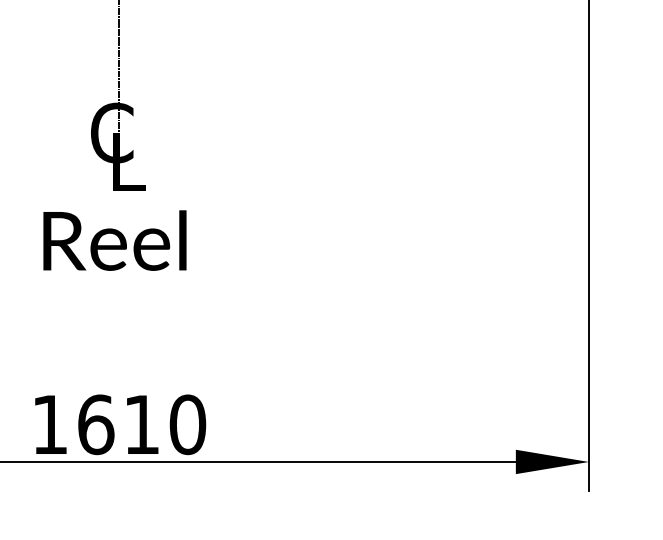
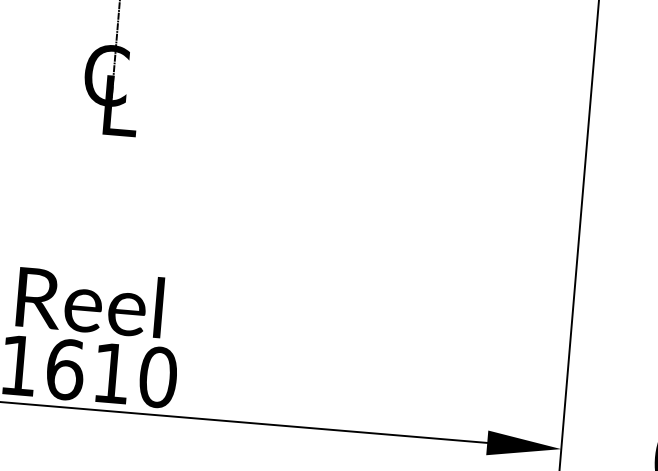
text: (114, 240) -> (89, 301), moved

